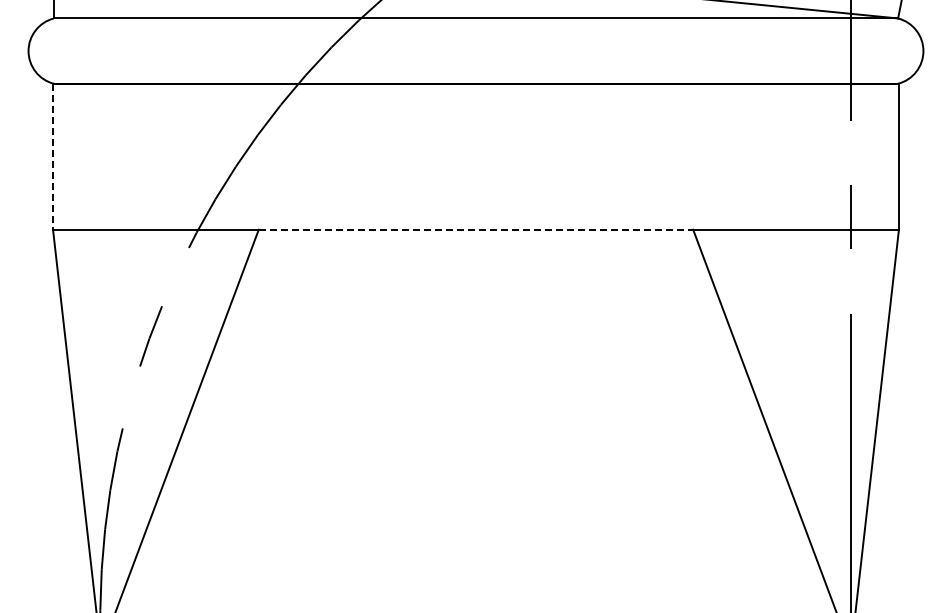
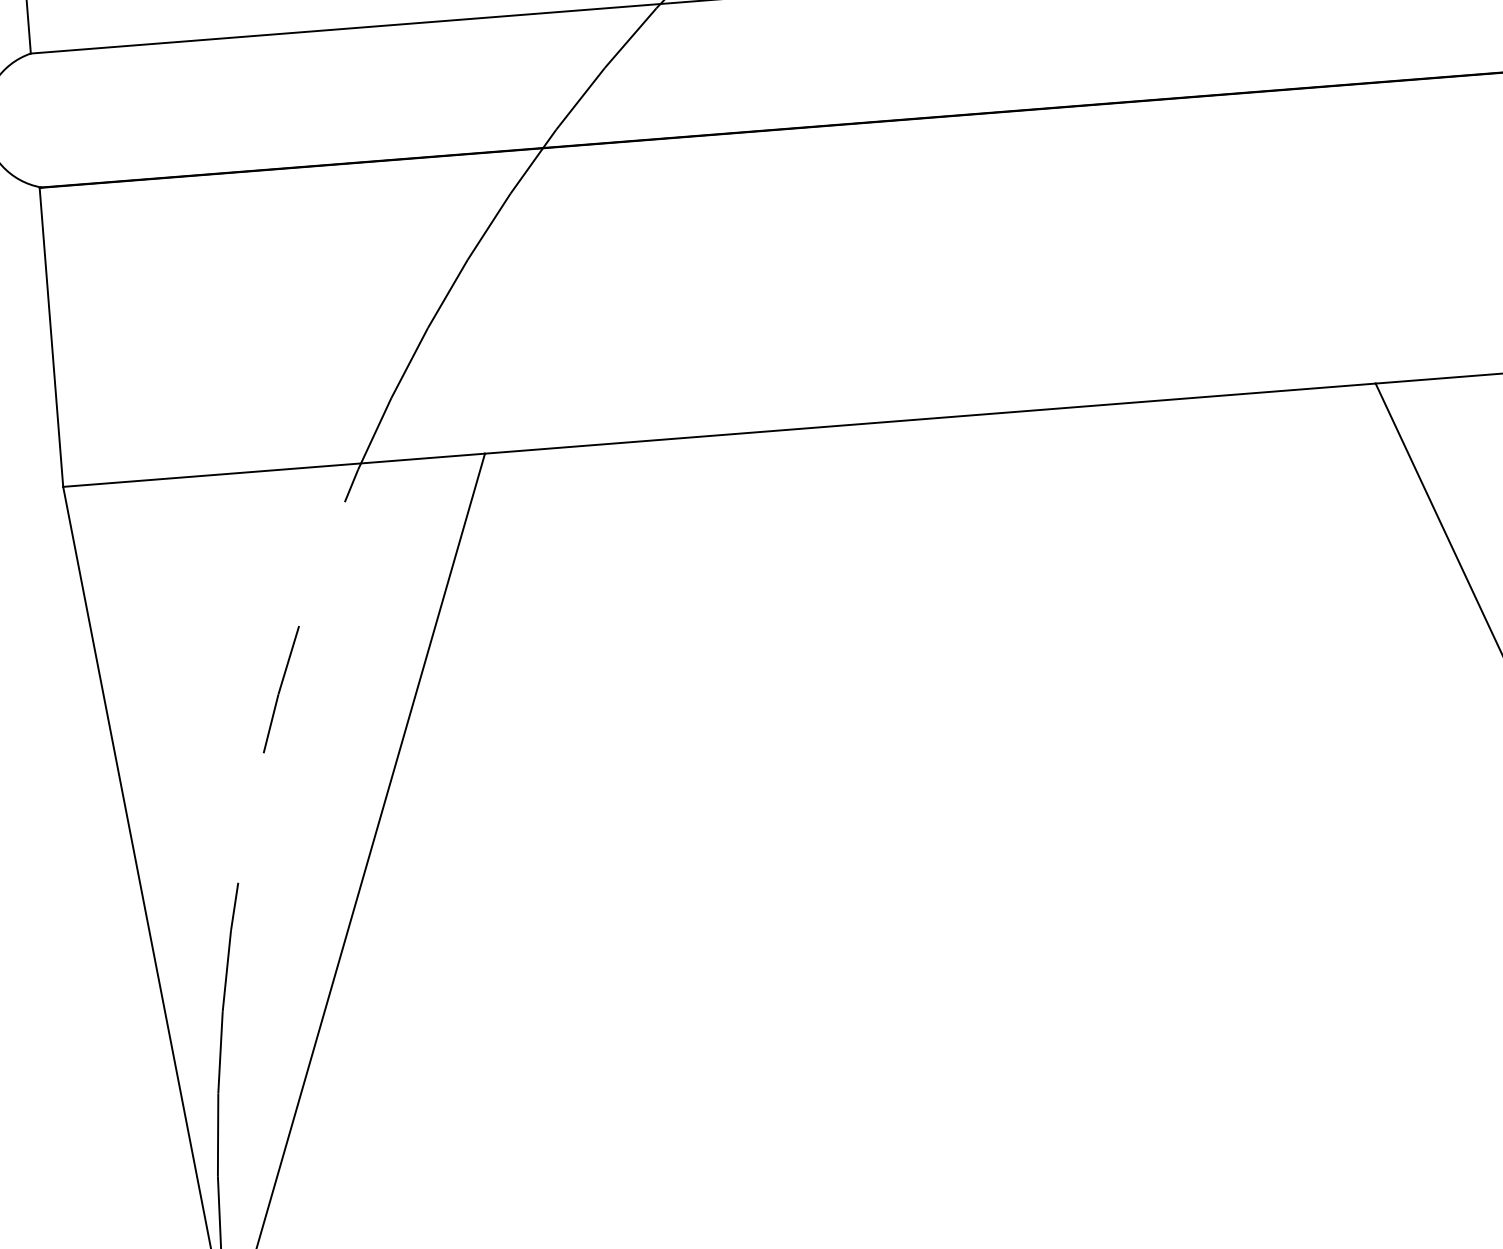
line: (53, 156) -> (52, 336), dashed -> solid
line: (476, 229) -> (931, 418), dashed -> solid

